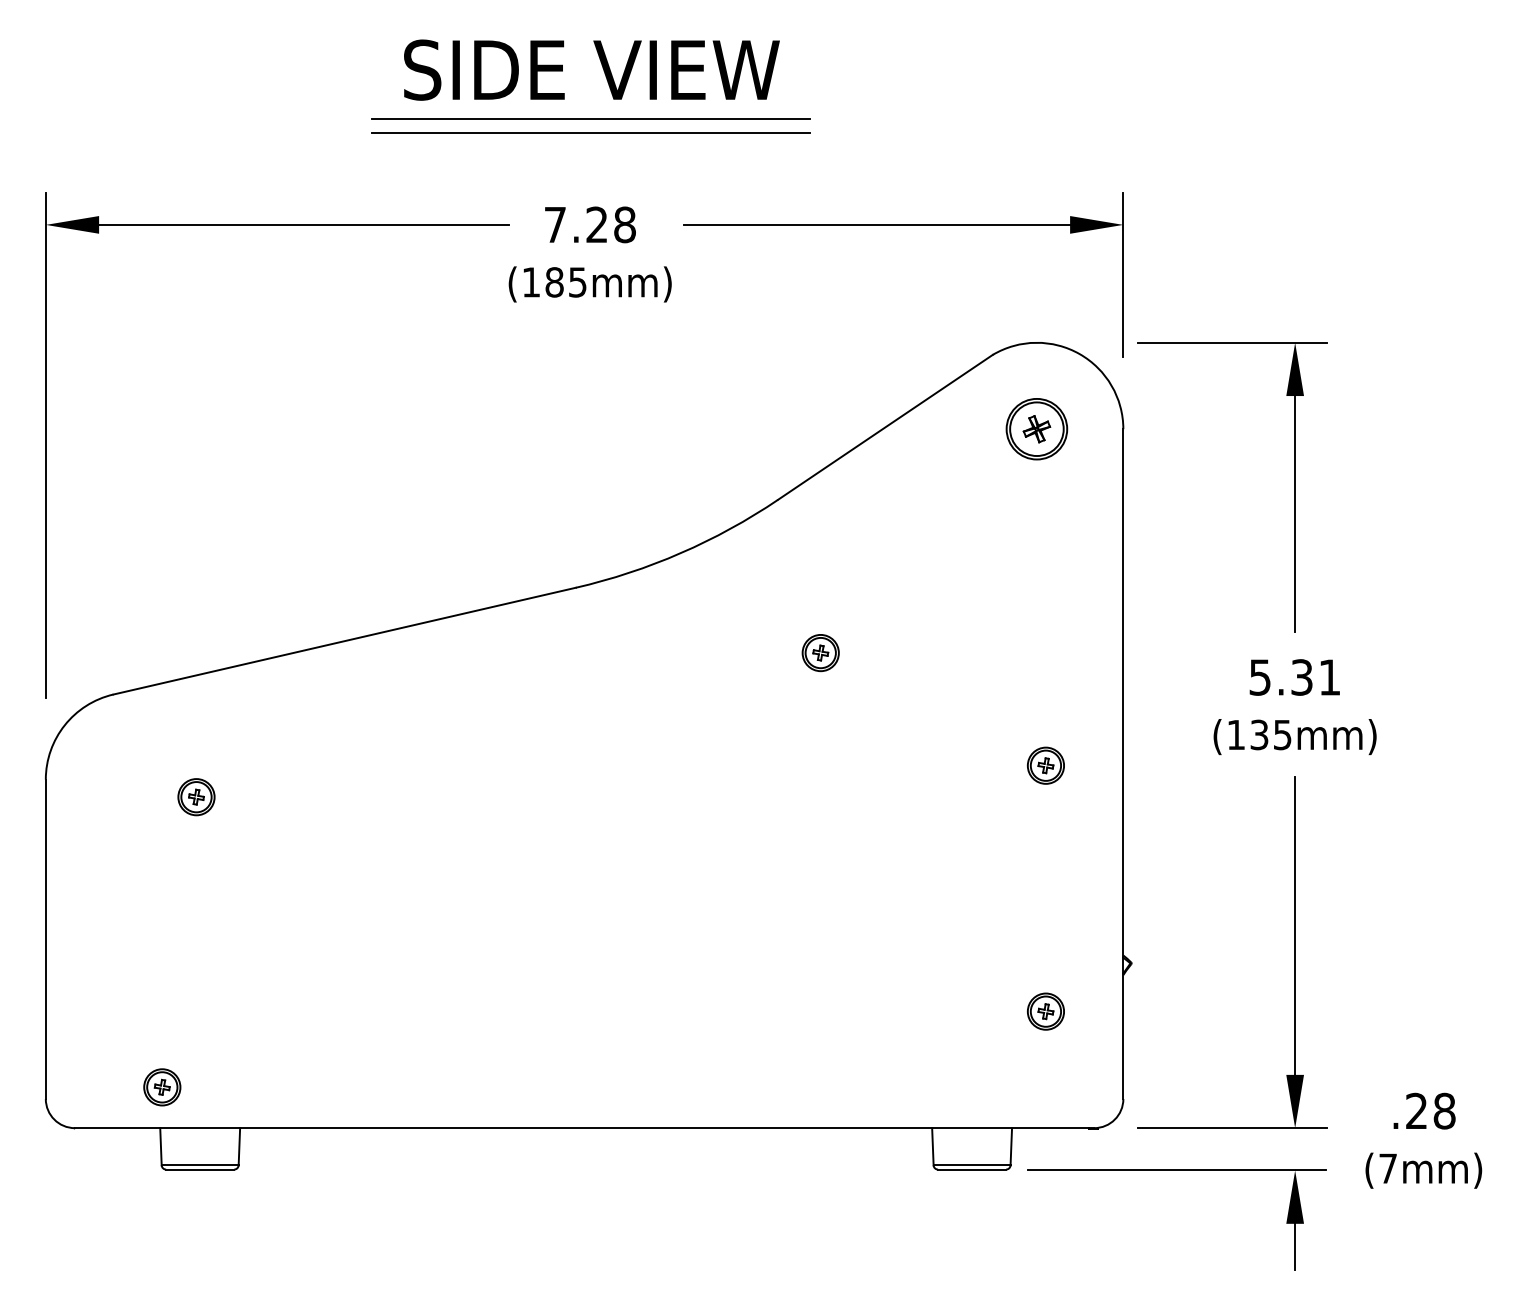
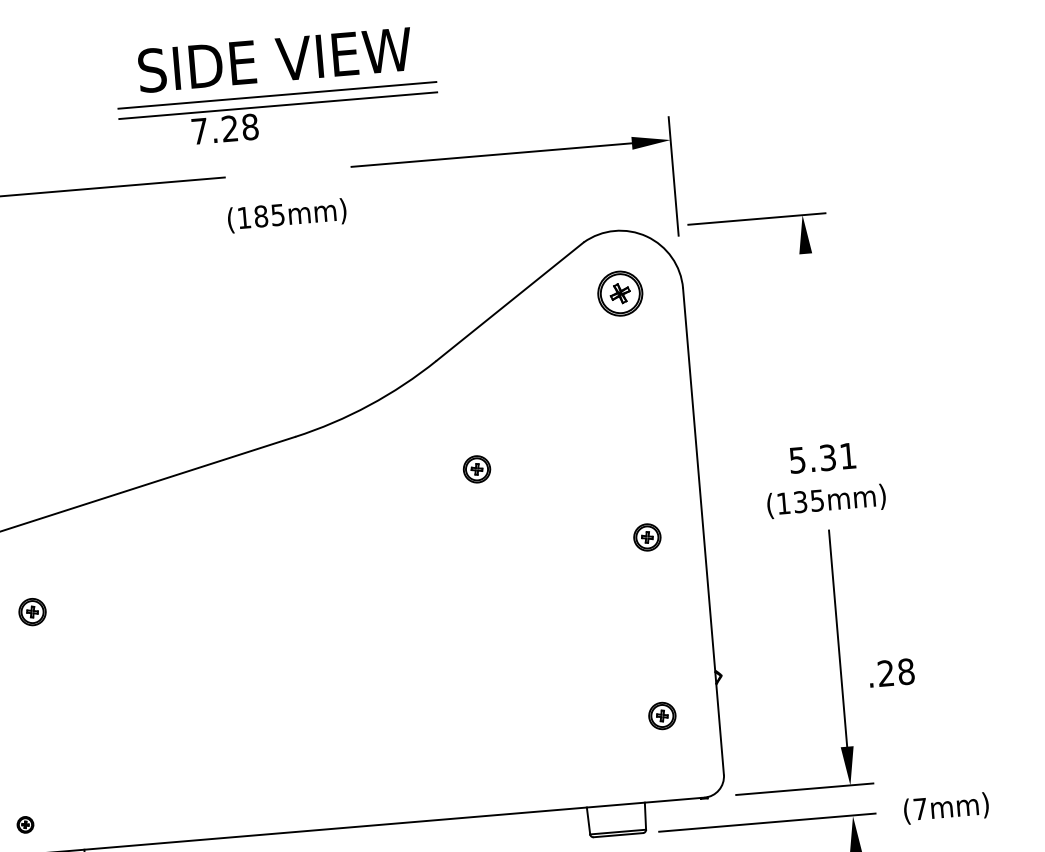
text: (590, 224) -> (225, 128), moved
line: (1295, 507) -> (812, 334), removed
part: (162, 1087) -> (25, 824), size x0.6
text: (1424, 1110) -> (891, 672), moved

